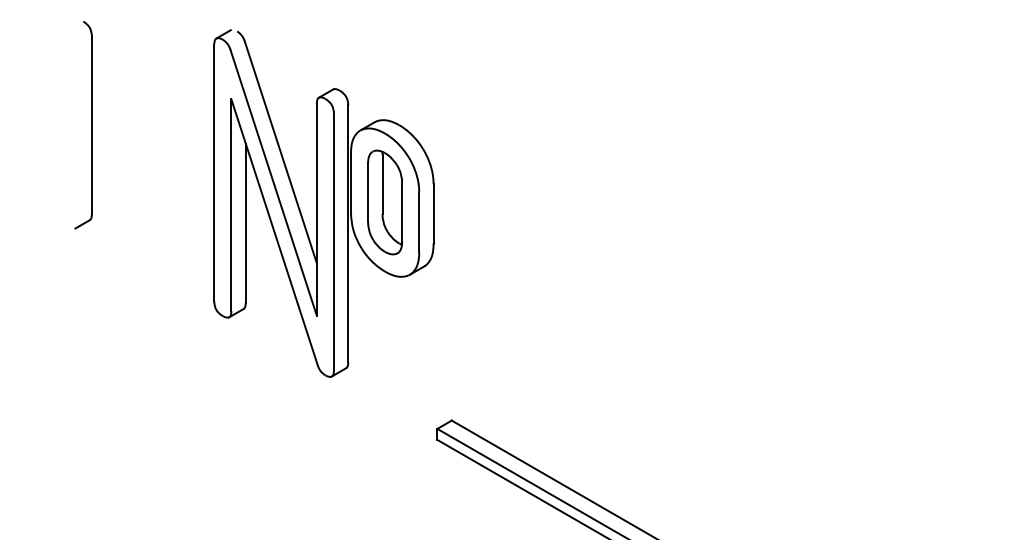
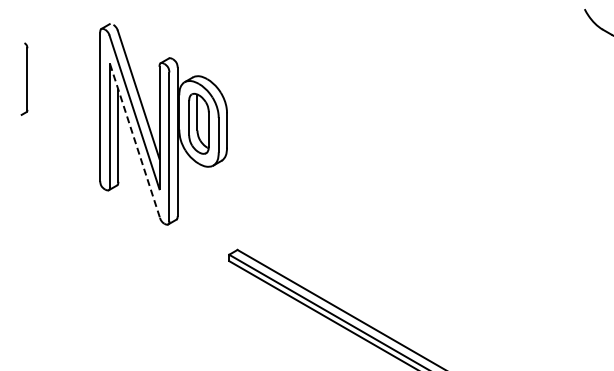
part: (83, 124) -> (24, 78), size x0.6
line: (275, 233) -> (135, 141), solid -> dashed

